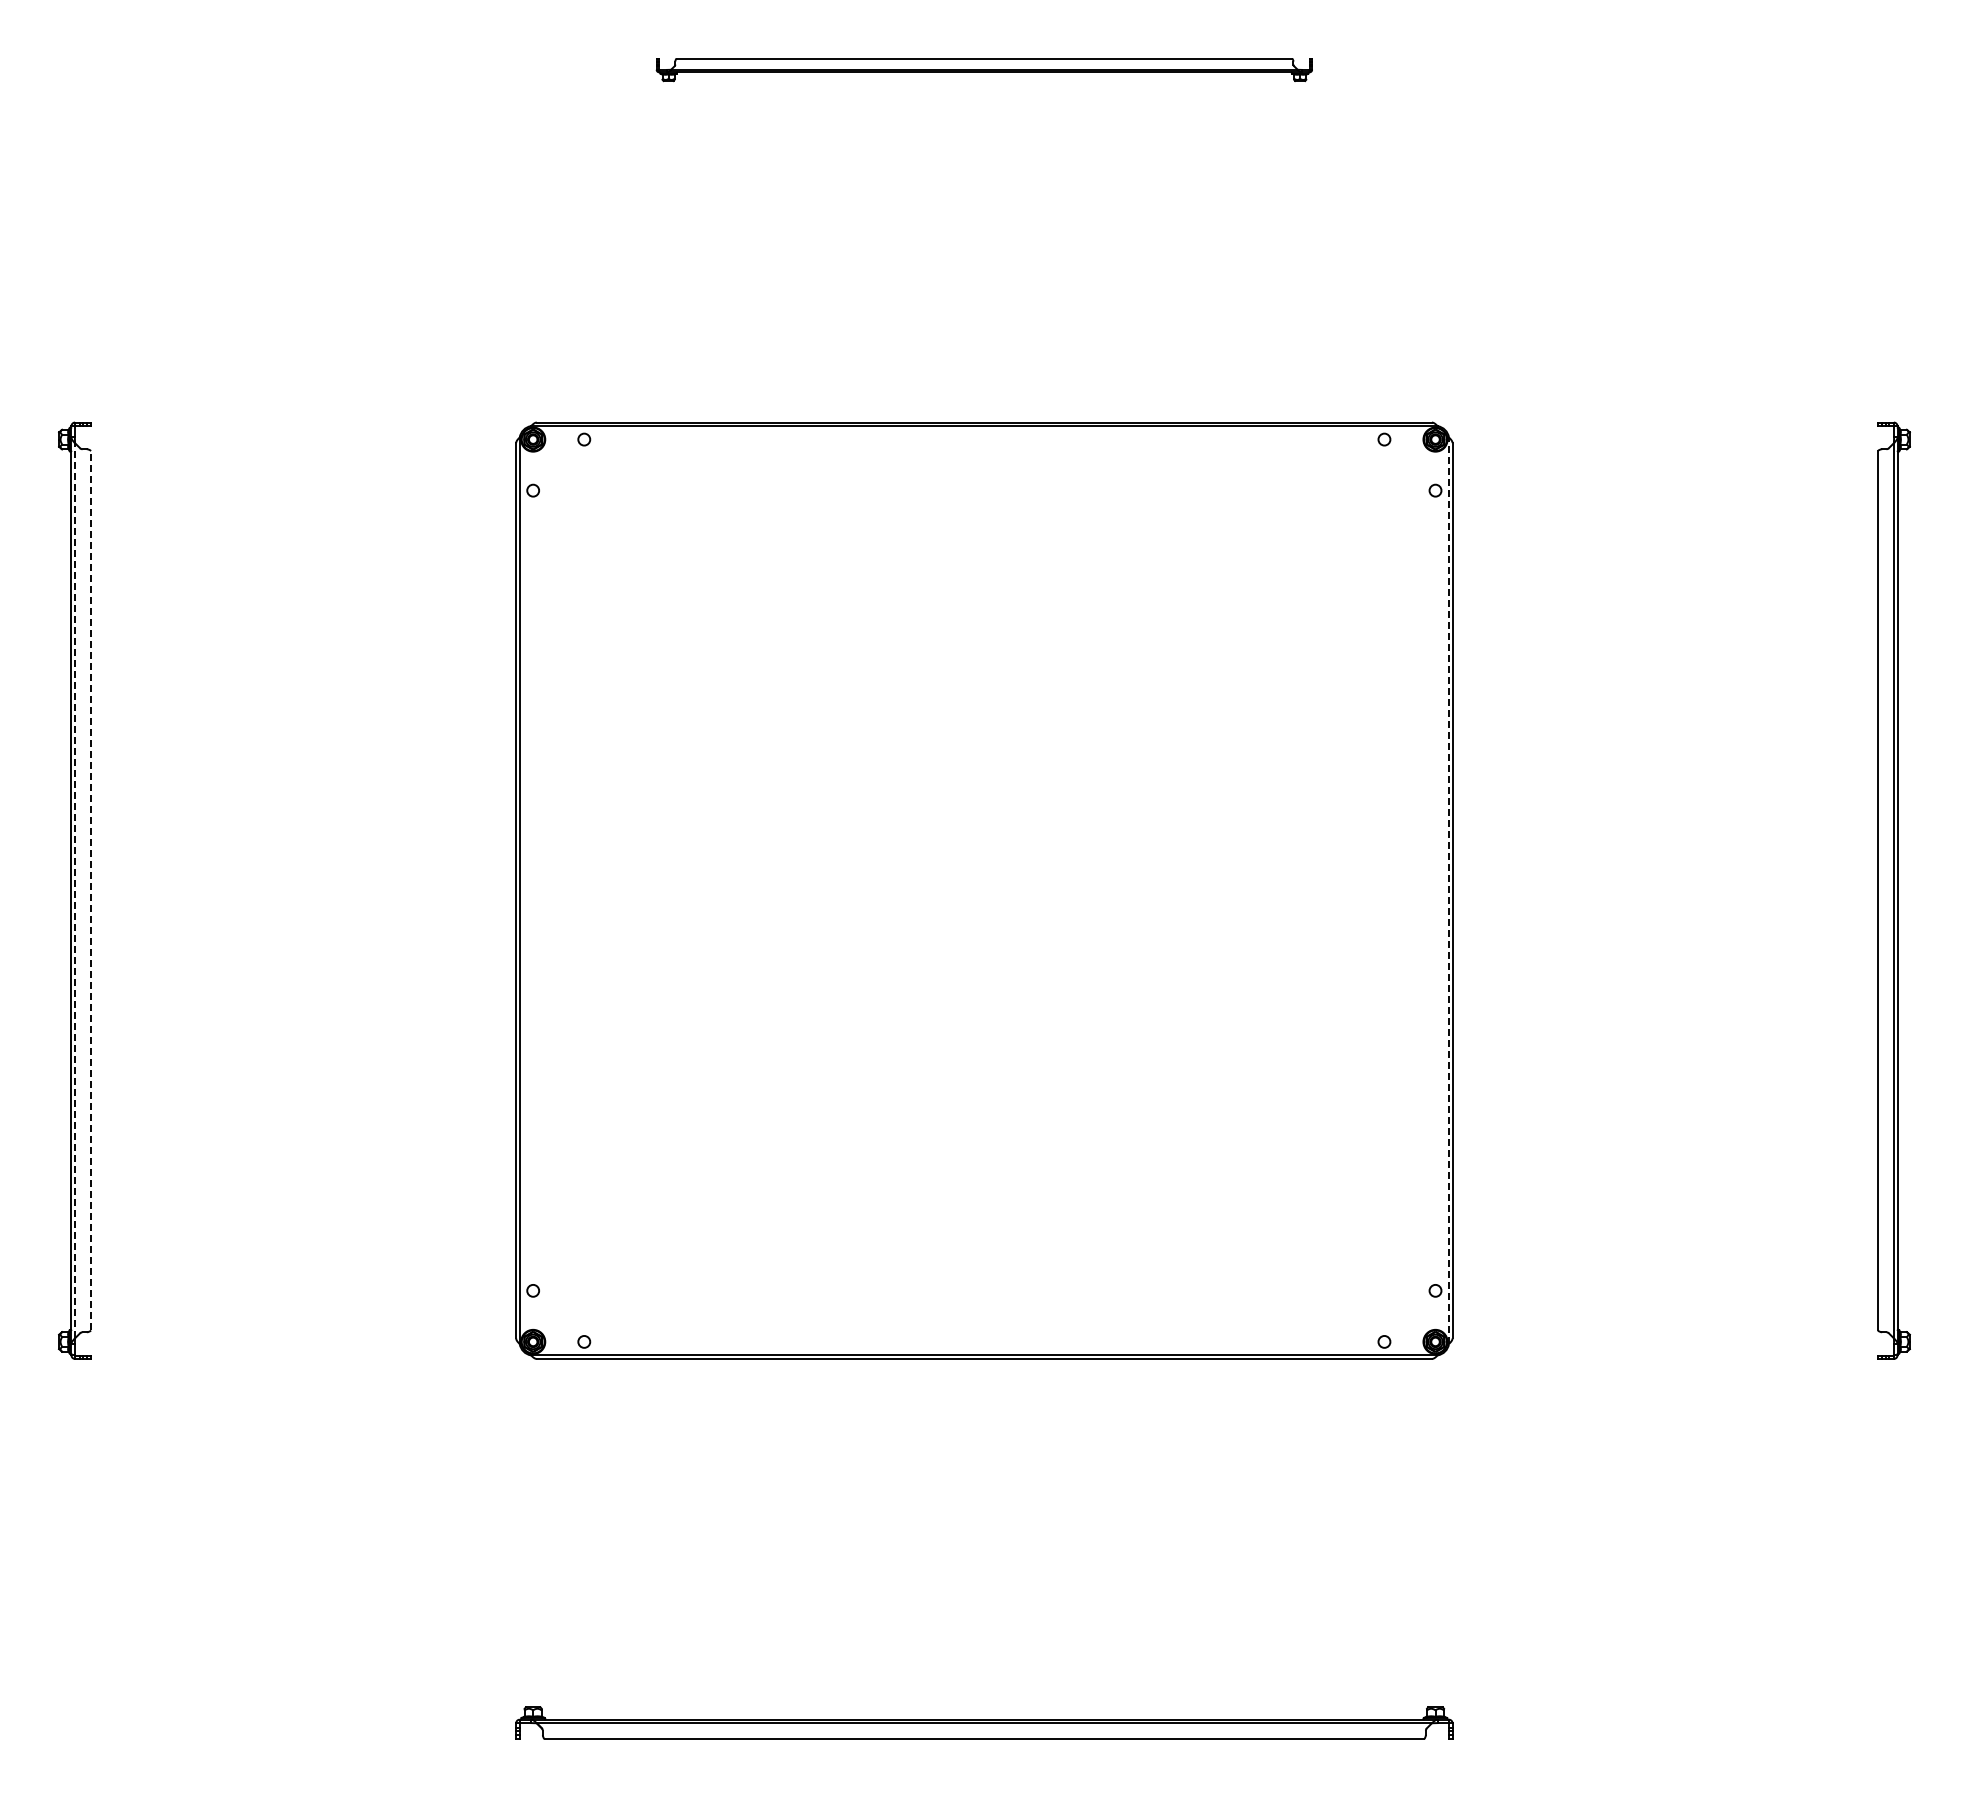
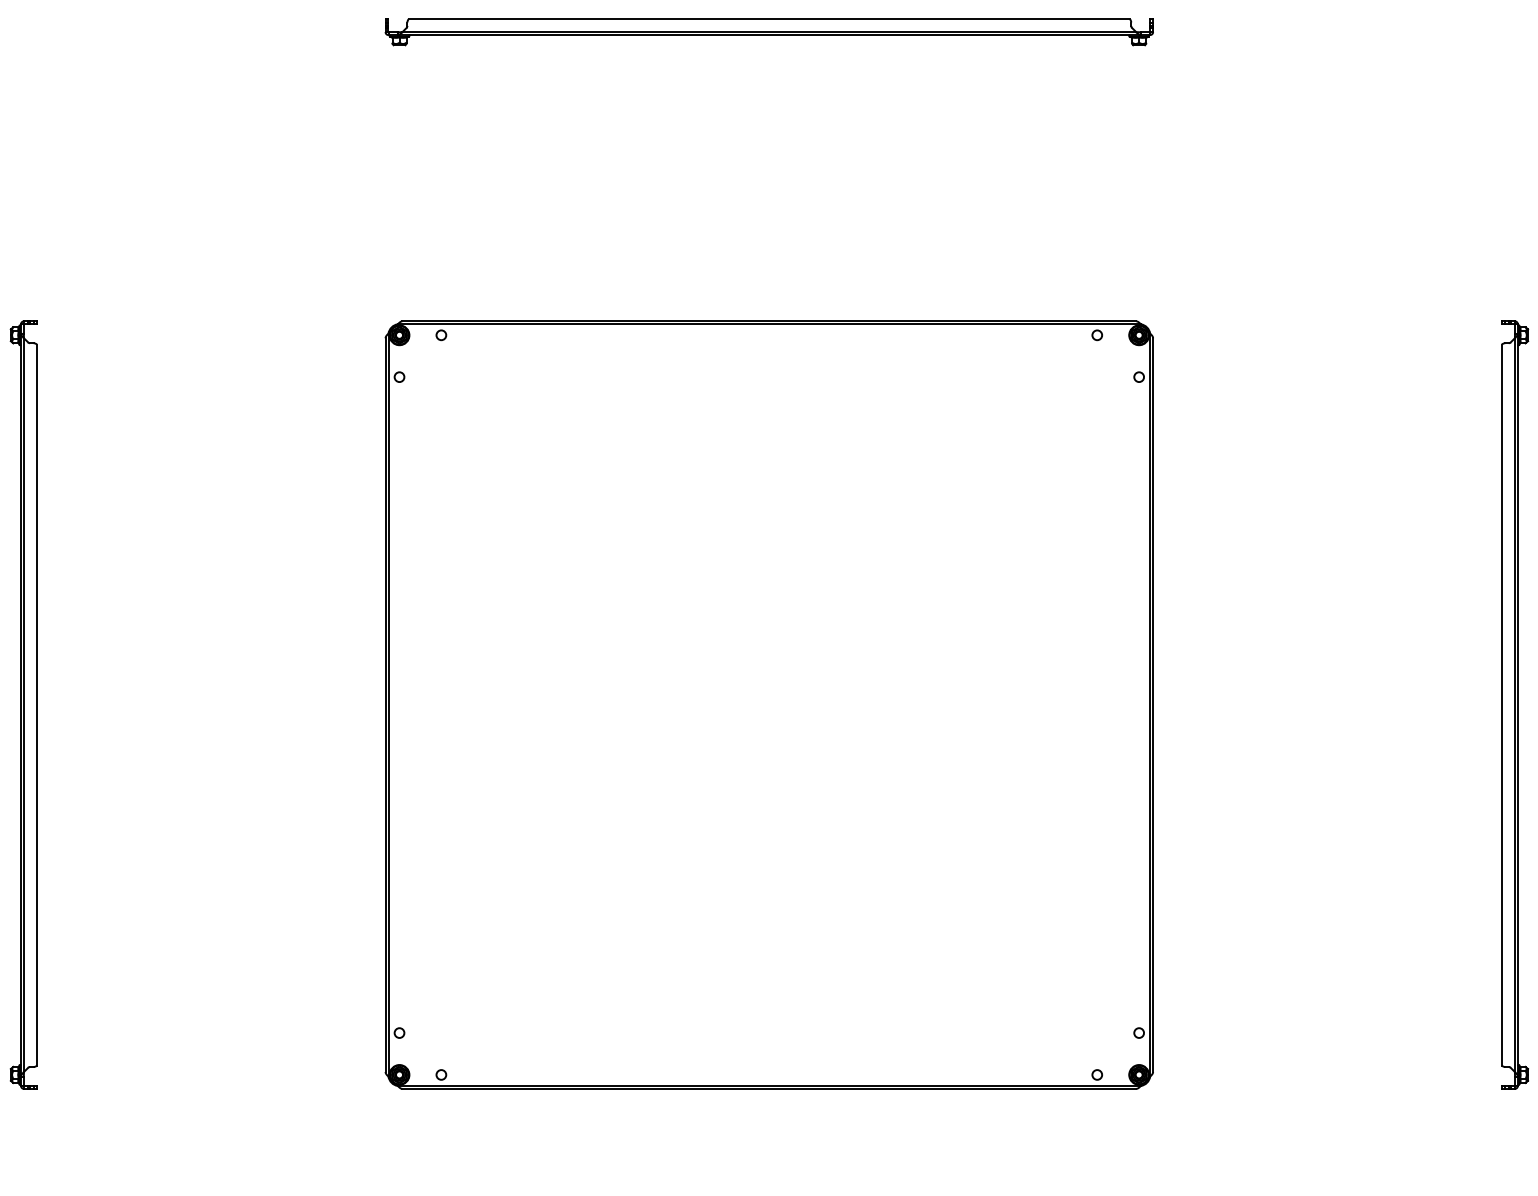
part: (984, 69) -> (769, 31), size x1.43
line: (75, 890) -> (24, 704), dashed -> solid
line: (91, 890) -> (37, 704), dashed -> solid
line: (1448, 890) -> (1149, 704), dashed -> solid

